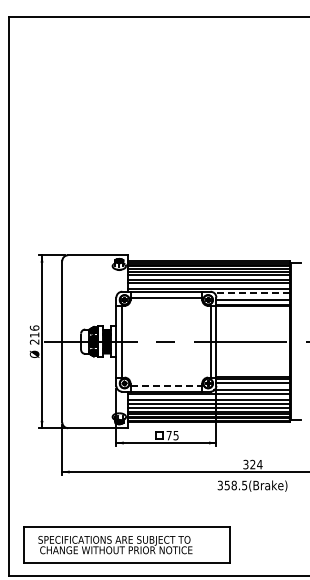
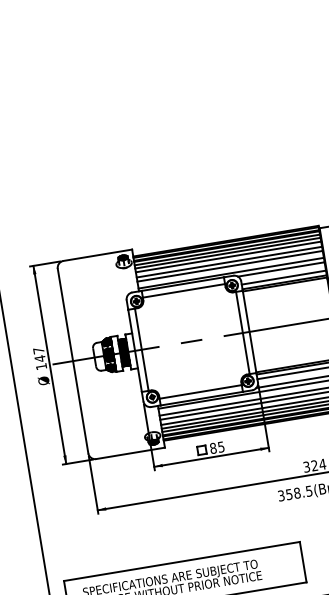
line: (252, 293) -> (281, 269), dashed -> solid
text: (34, 334) -> (39, 358), 216 -> 147
line: (166, 385) -> (200, 391), dashed -> solid
text: (168, 435) -> (212, 448), 75 -> 85

